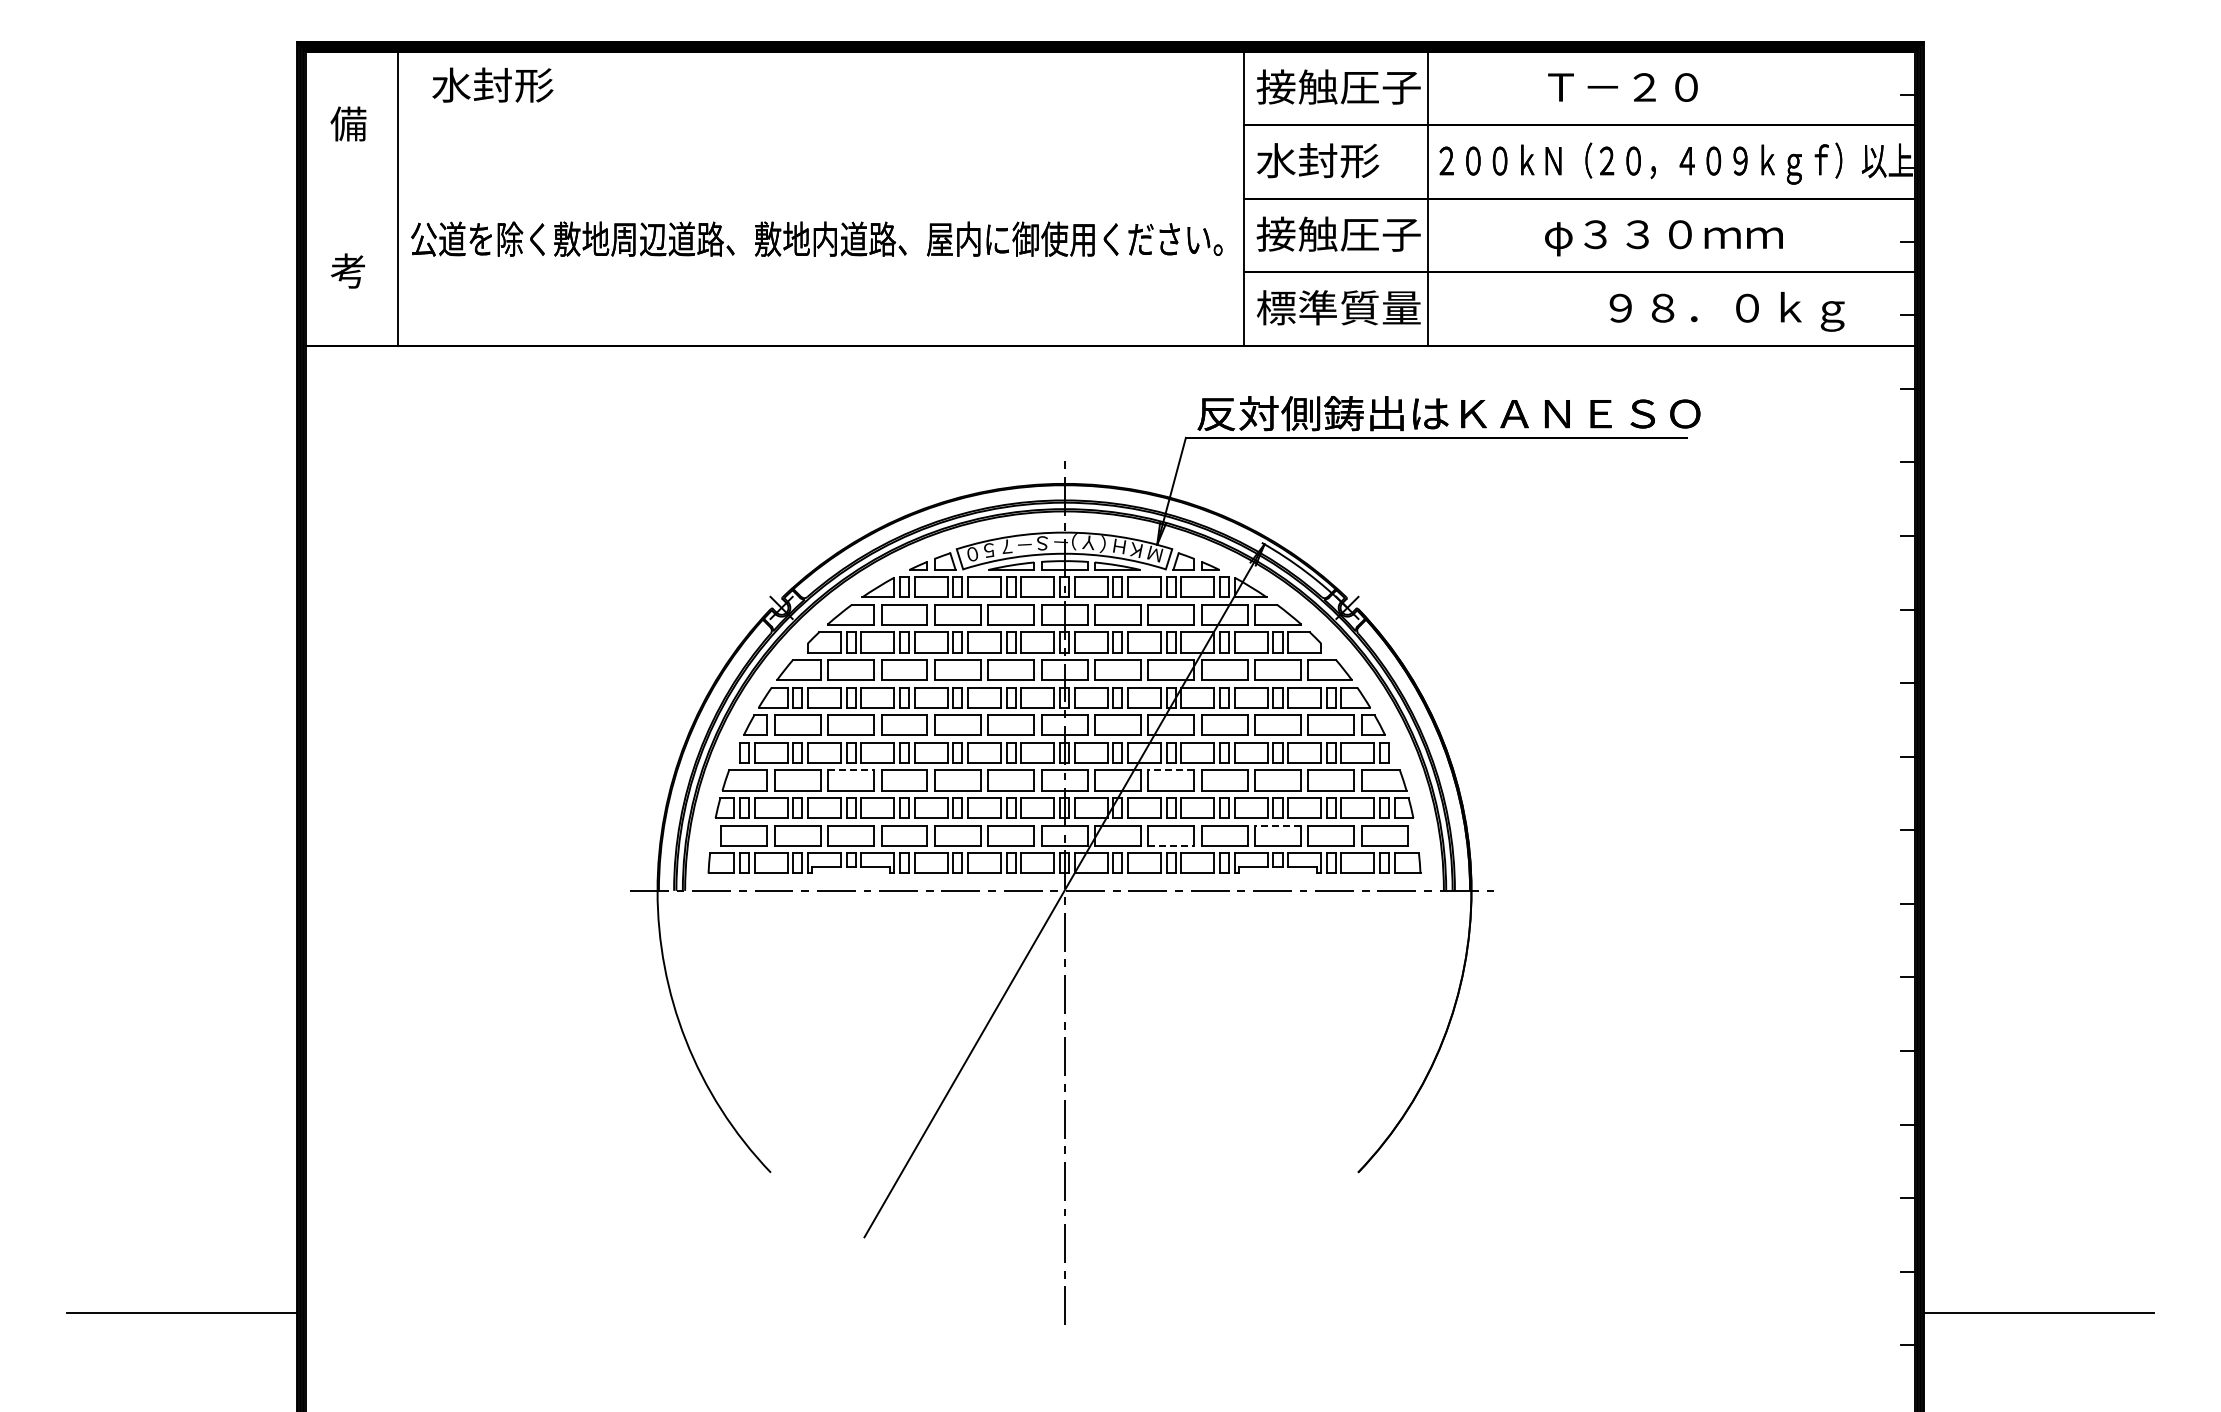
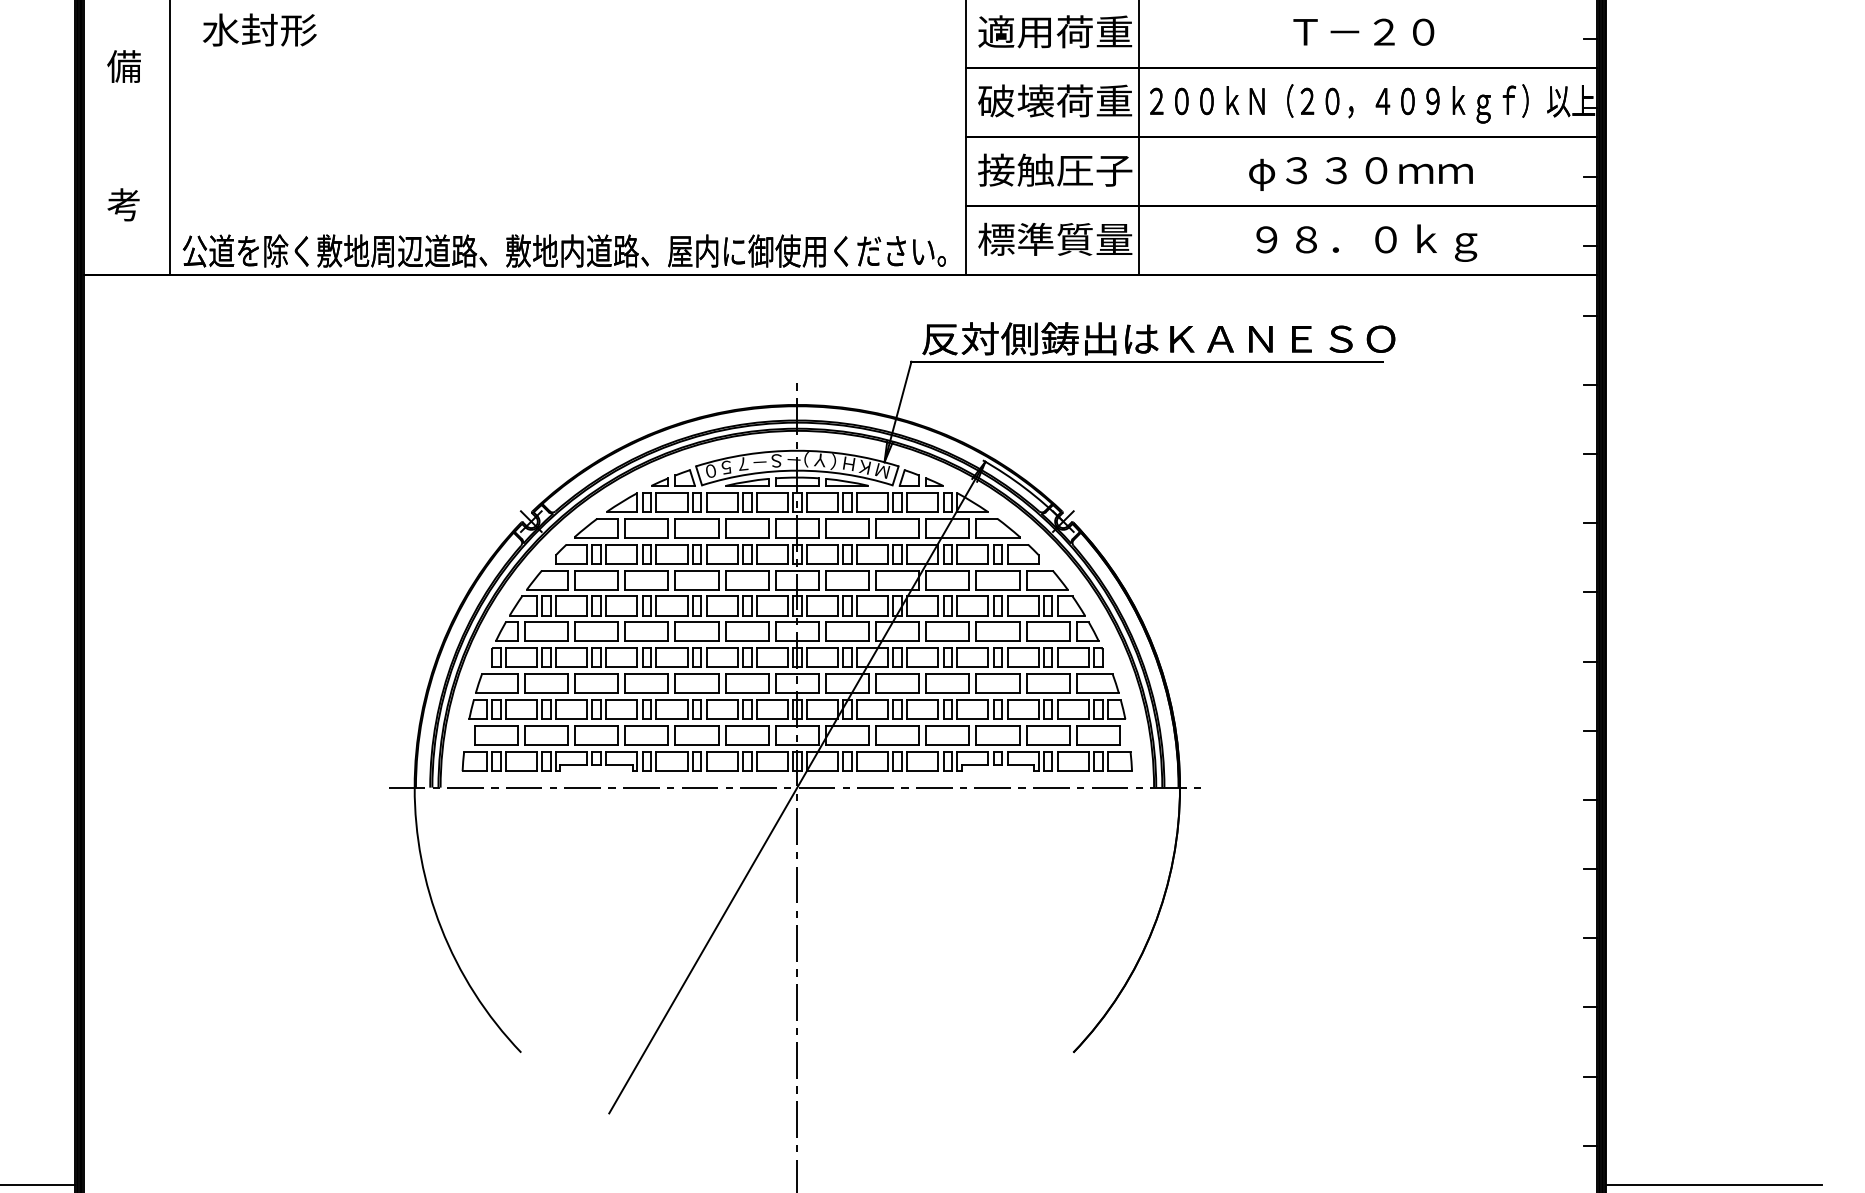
text: (1338, 86) -> (1054, 31), 接触圧子 -> 適用荷重
text: (1622, 87) -> (1363, 32), moved
text: (1338, 160) -> (1054, 100), 水封形 -> 破壊荷重
text: (816, 238) -> (564, 250), moved
text: (1726, 311) -> (1366, 242), moved
line: (851, 770) -> (597, 674), dashed -> solid
line: (1171, 770) -> (897, 674), dashed -> solid
line: (1277, 825) -> (997, 726), dashed -> solid
line: (1171, 845) -> (897, 744), dashed -> solid

